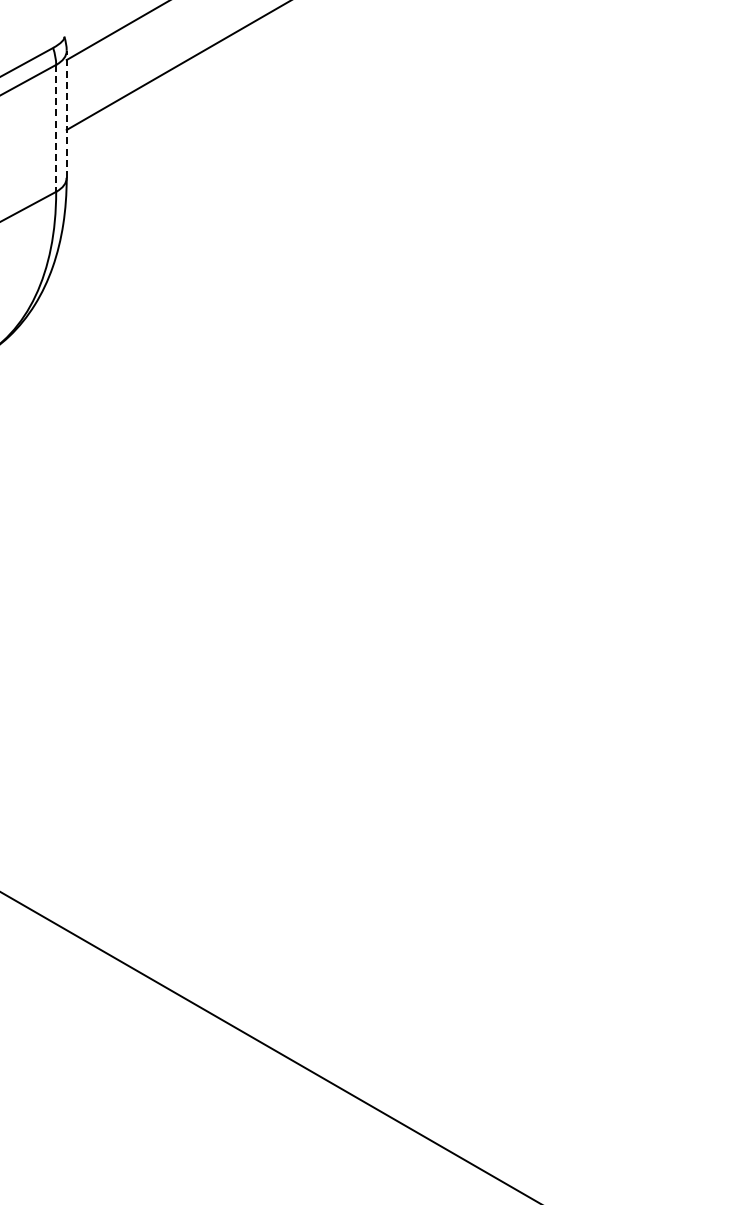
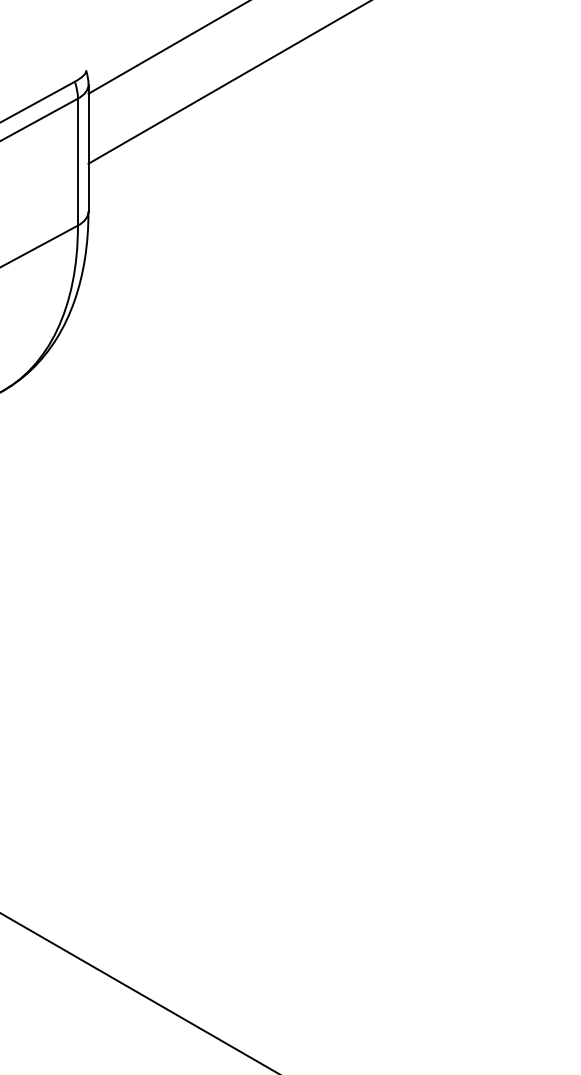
line: (66, 113) -> (88, 147), dashed -> solid
line: (56, 128) -> (78, 162), dashed -> solid

